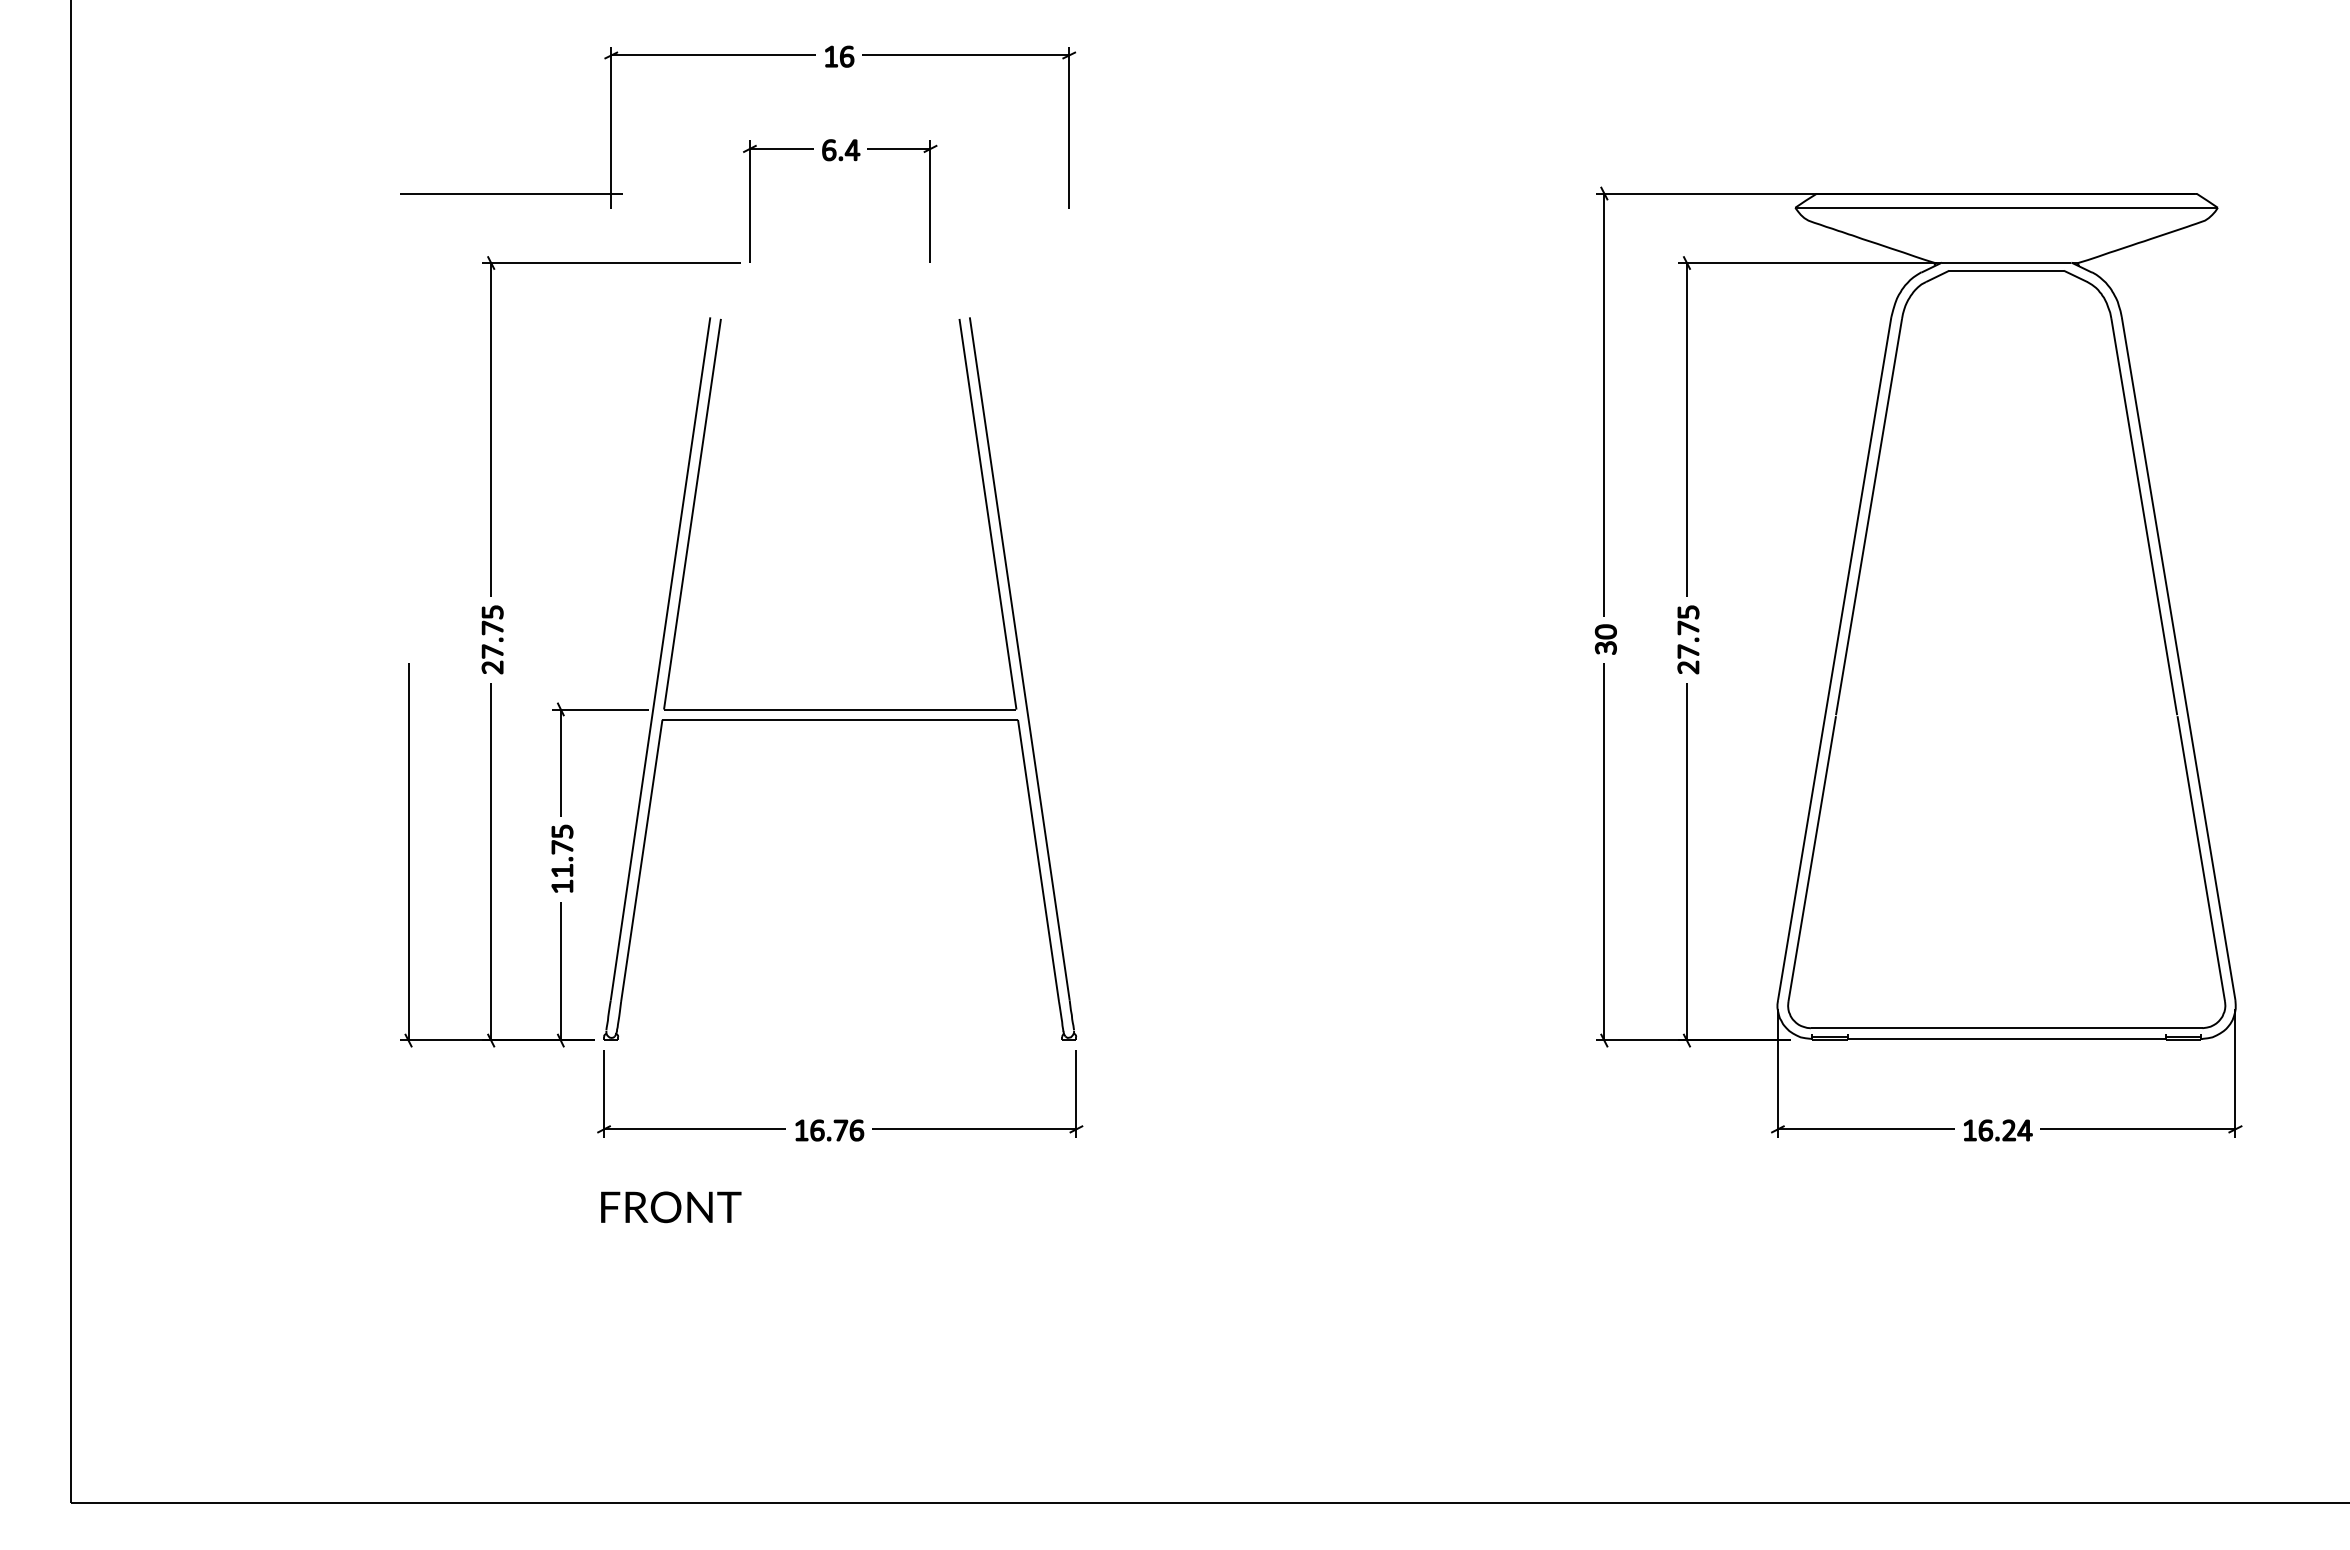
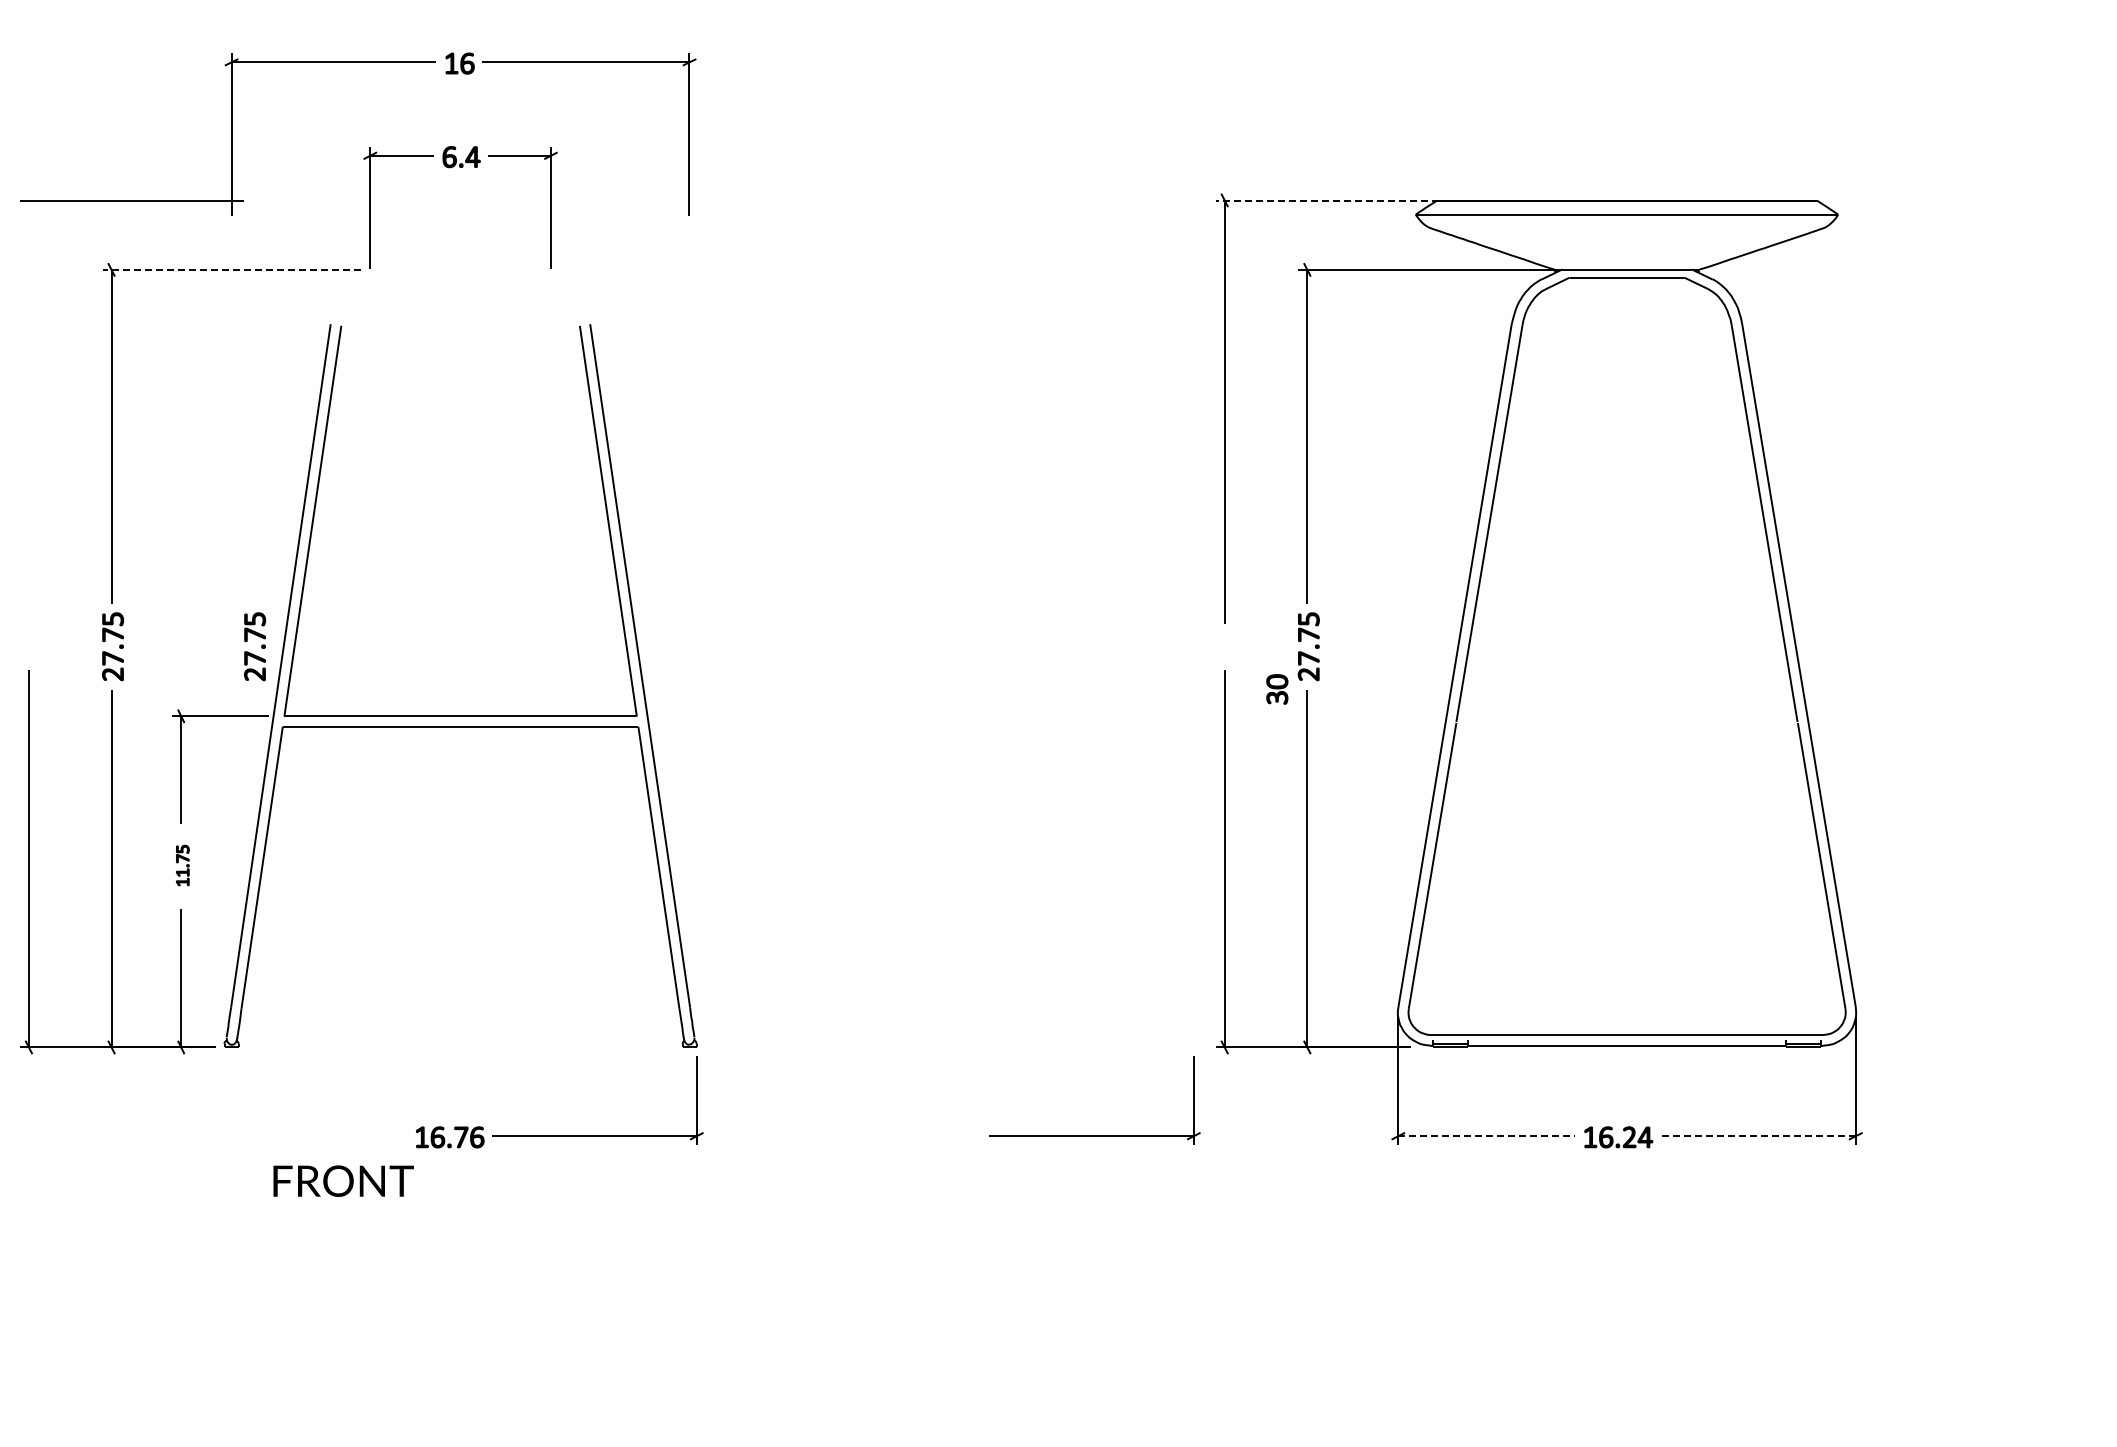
line: (1707, 193) -> (1327, 200), solid -> dashed
line: (611, 262) -> (231, 269), solid -> dashed
part: (634, 639) -> (254, 646), added
part: (1605, 639) -> (1276, 689), moved
part: (562, 858) -> (182, 865), size x0.6
part: (691, 1128) -> (311, 1135), removed
part: (1474, 1128) -> (1094, 1135), added
line: (1866, 1129) -> (1486, 1136), solid -> dashed
line: (2137, 1129) -> (1757, 1136), solid -> dashed
part: (671, 1207) -> (343, 1181), moved

